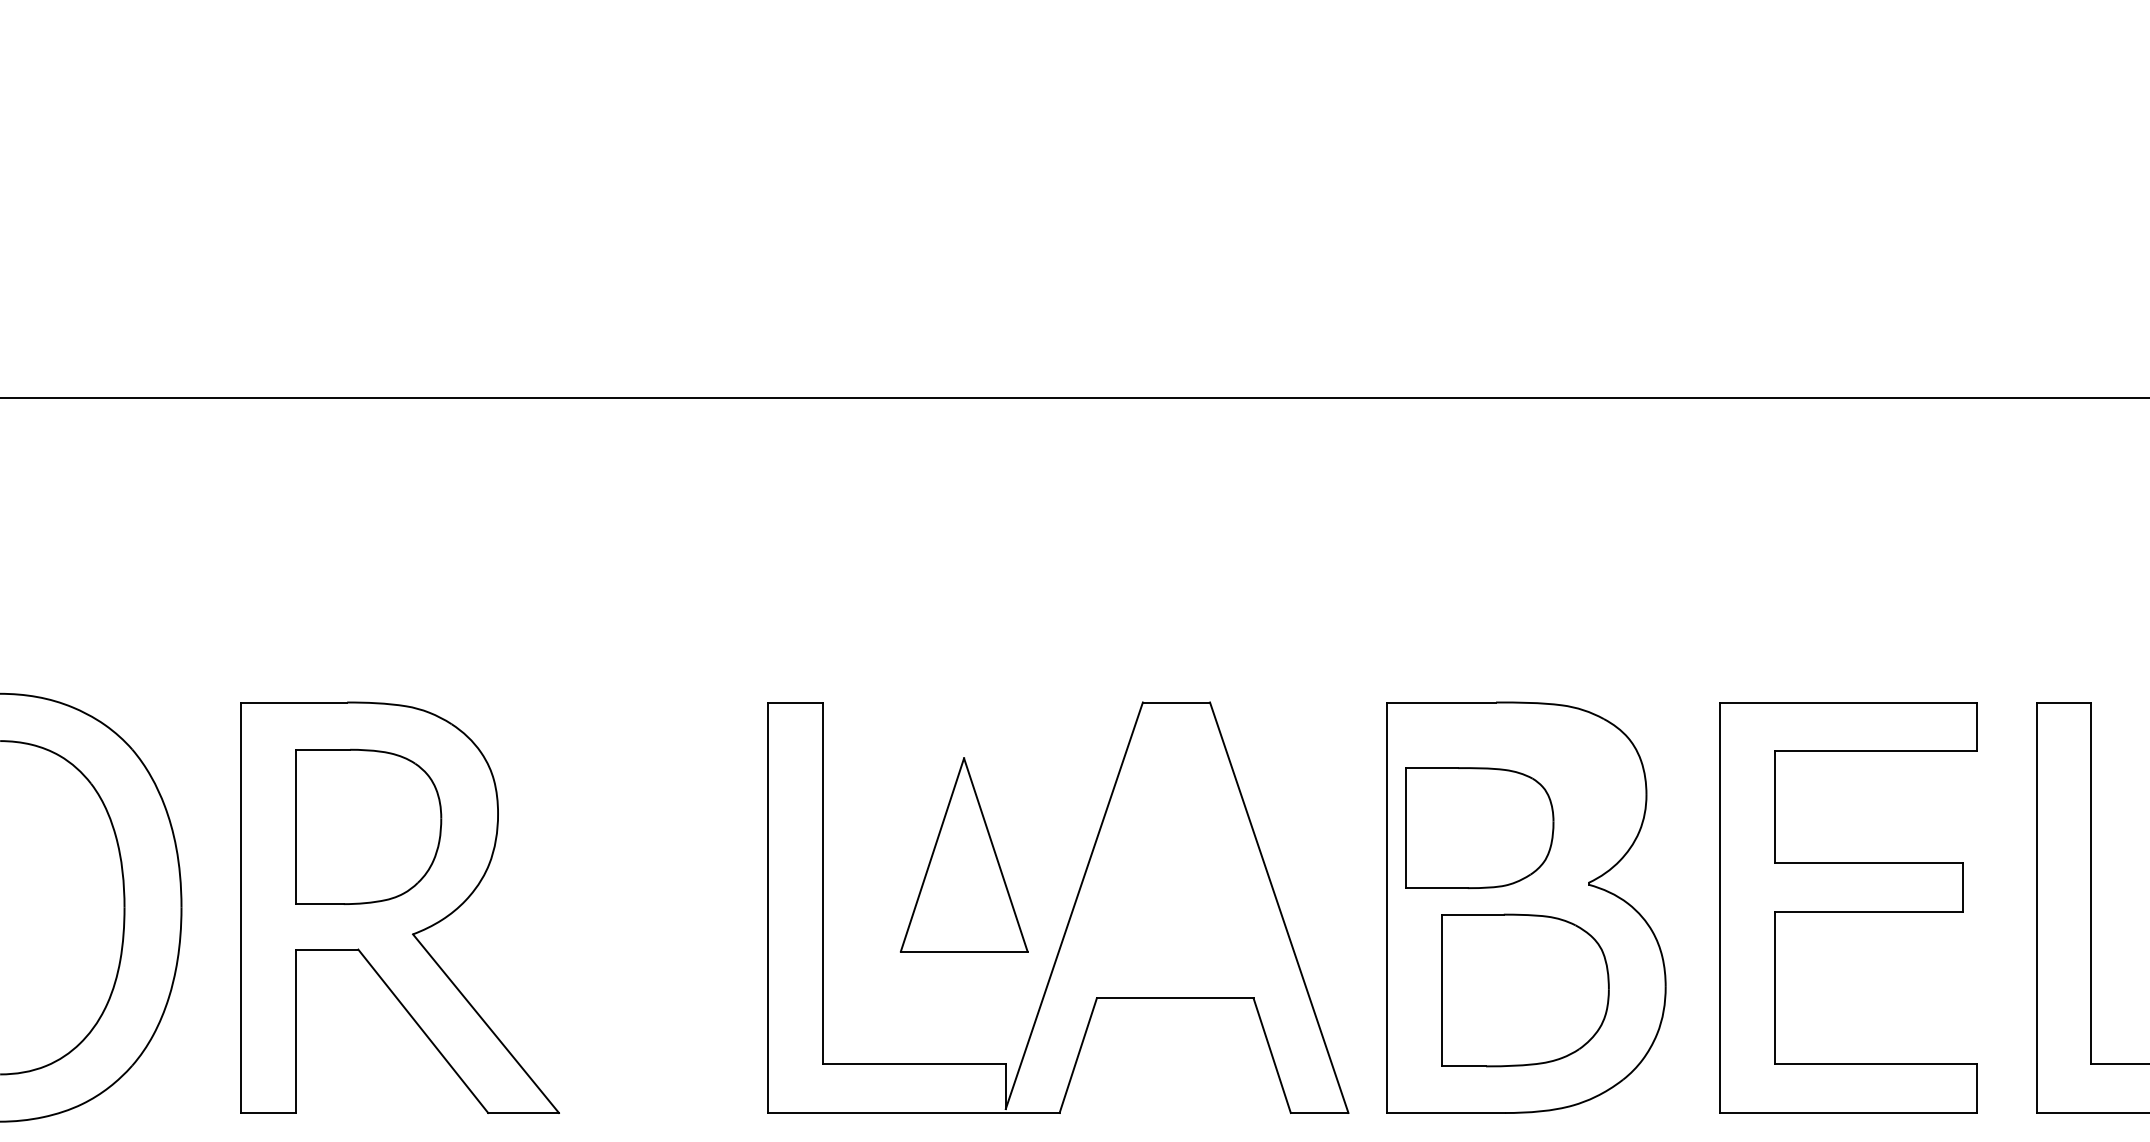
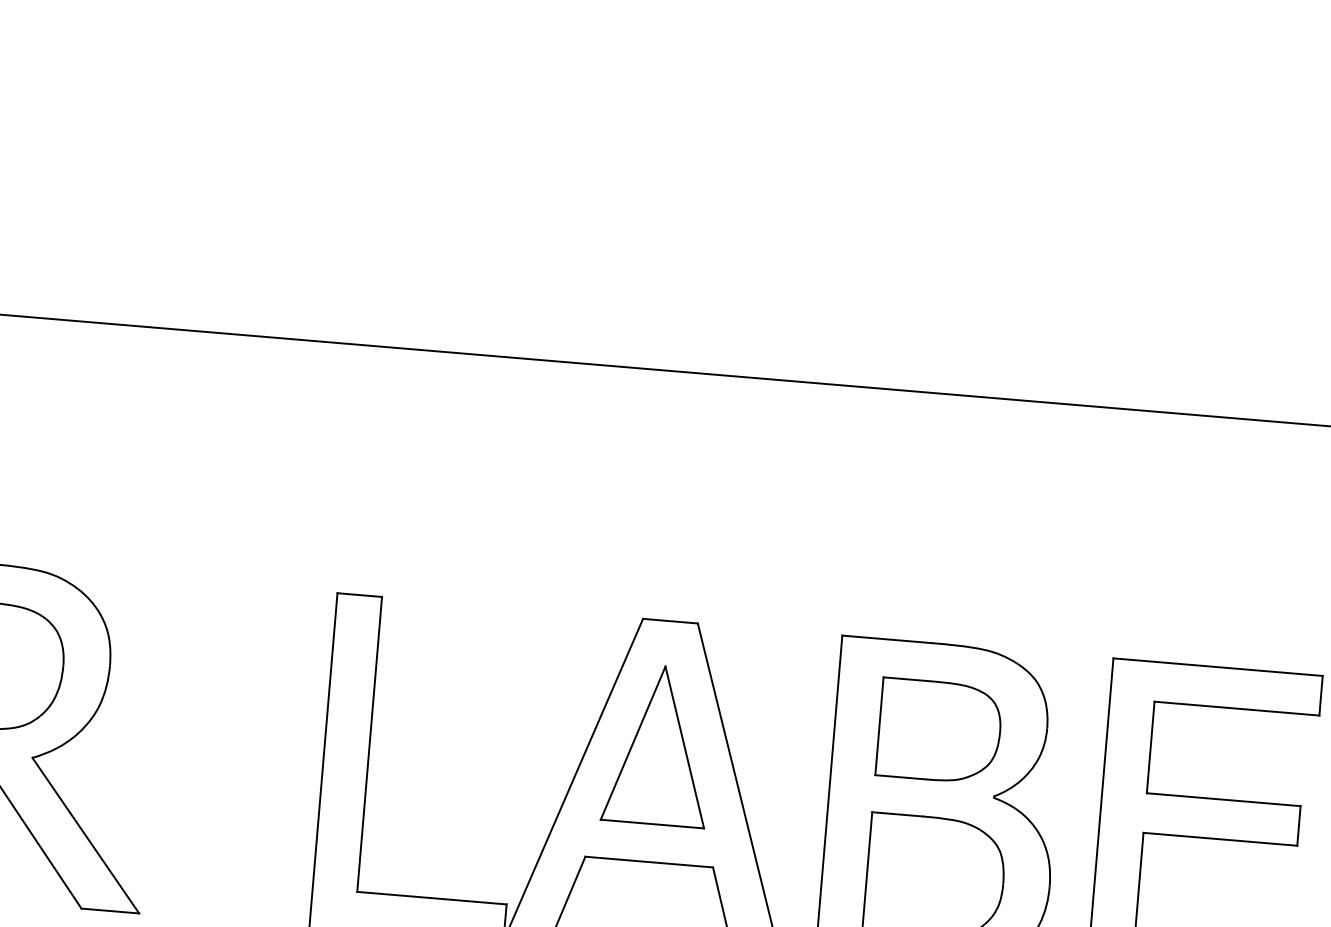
part: (1479, 828) -> (939, 731), moved
part: (964, 854) -> (659, 744), moved

